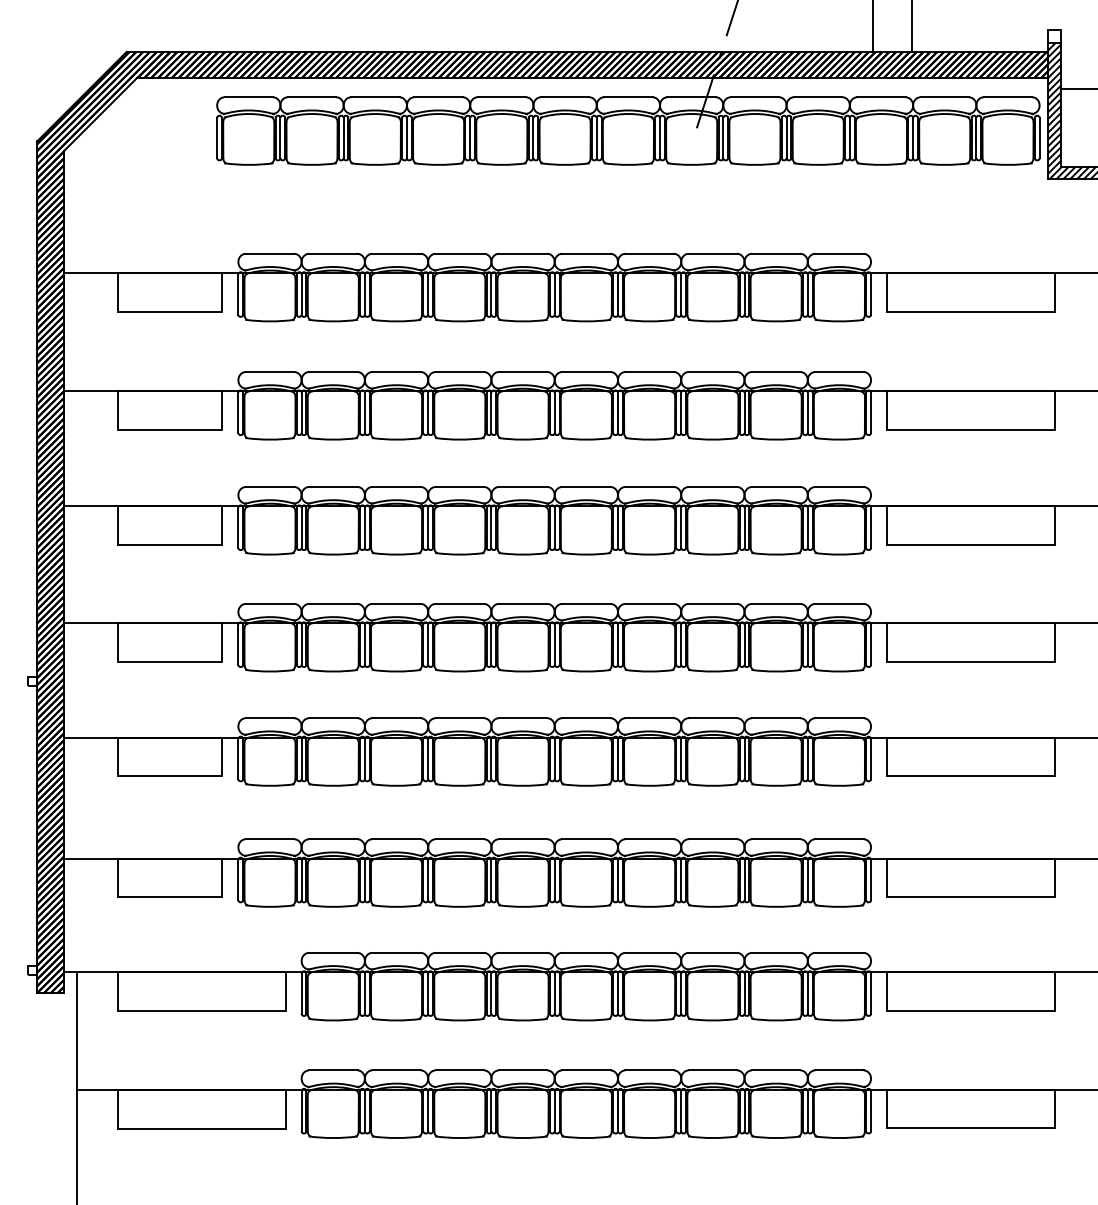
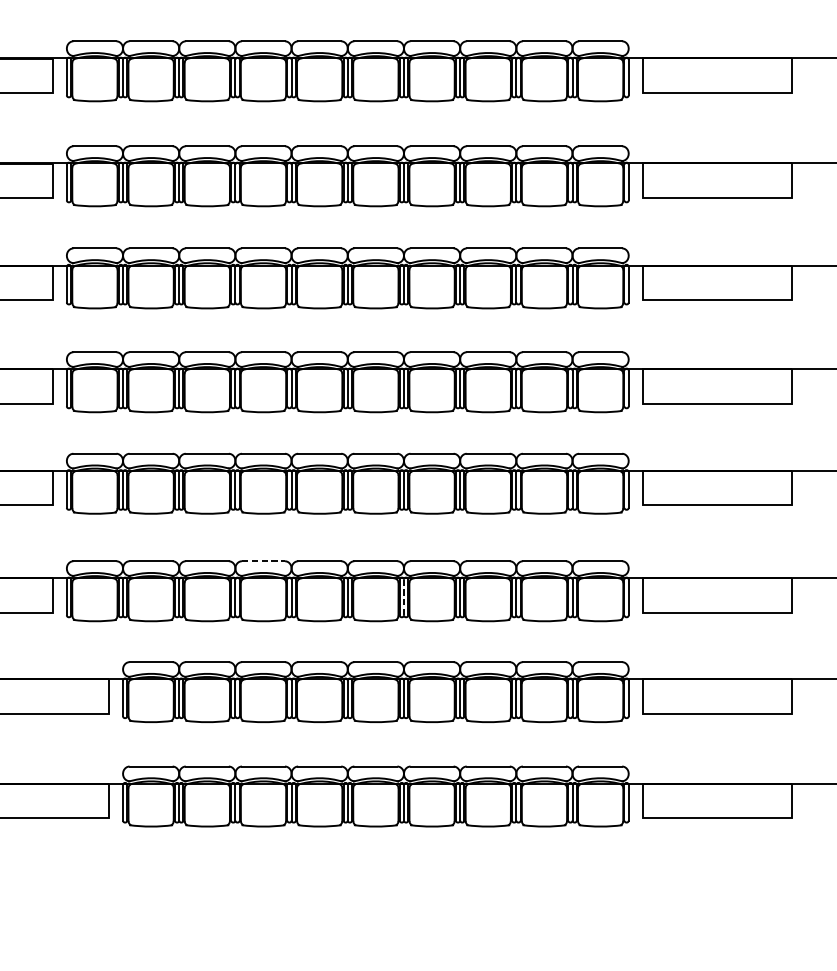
line: (460, 839) -> (264, 561), solid -> dashed
line: (617, 880) -> (403, 597), solid -> dashed

